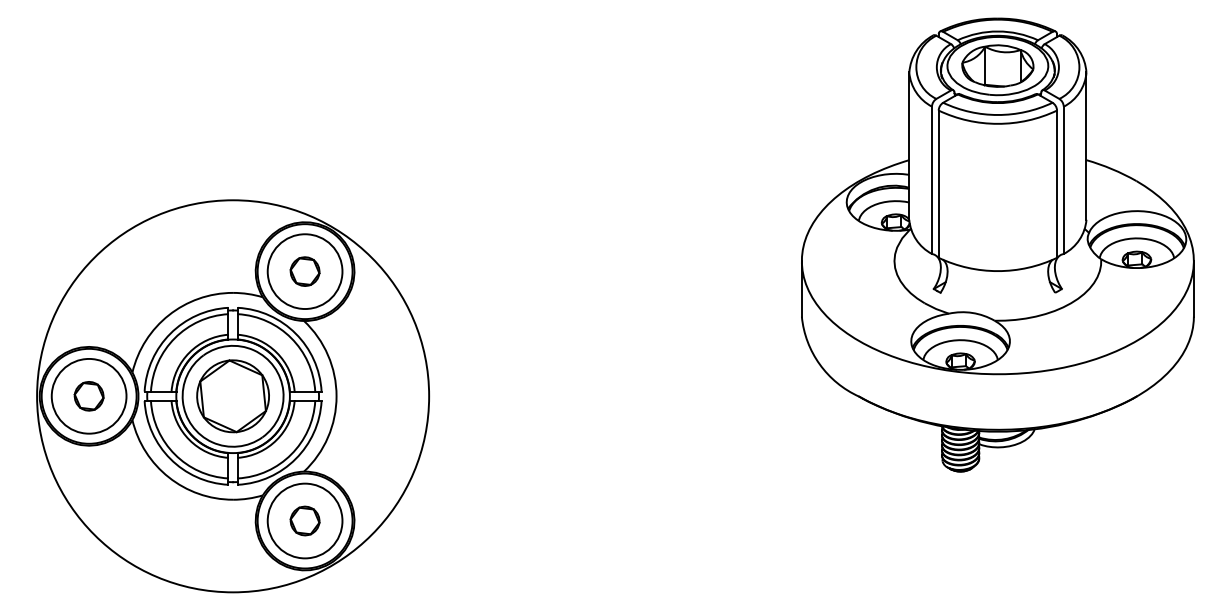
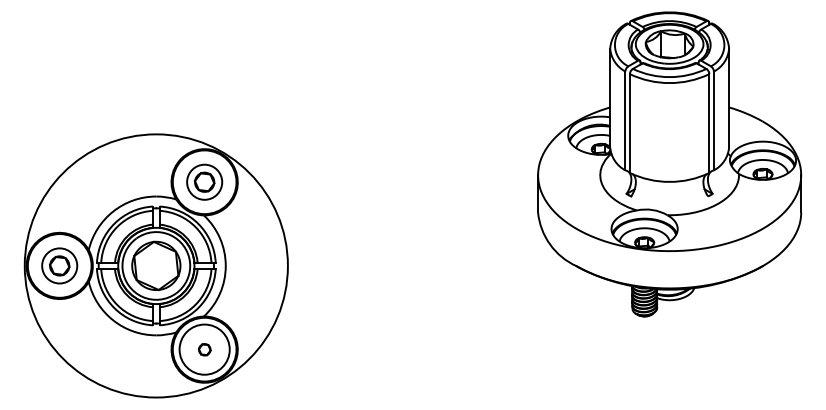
circle: (304, 271) -> (204, 182), size x0.7
circle: (88, 395) -> (59, 265), size x0.7
part: (304, 520) -> (204, 349), size x0.6

